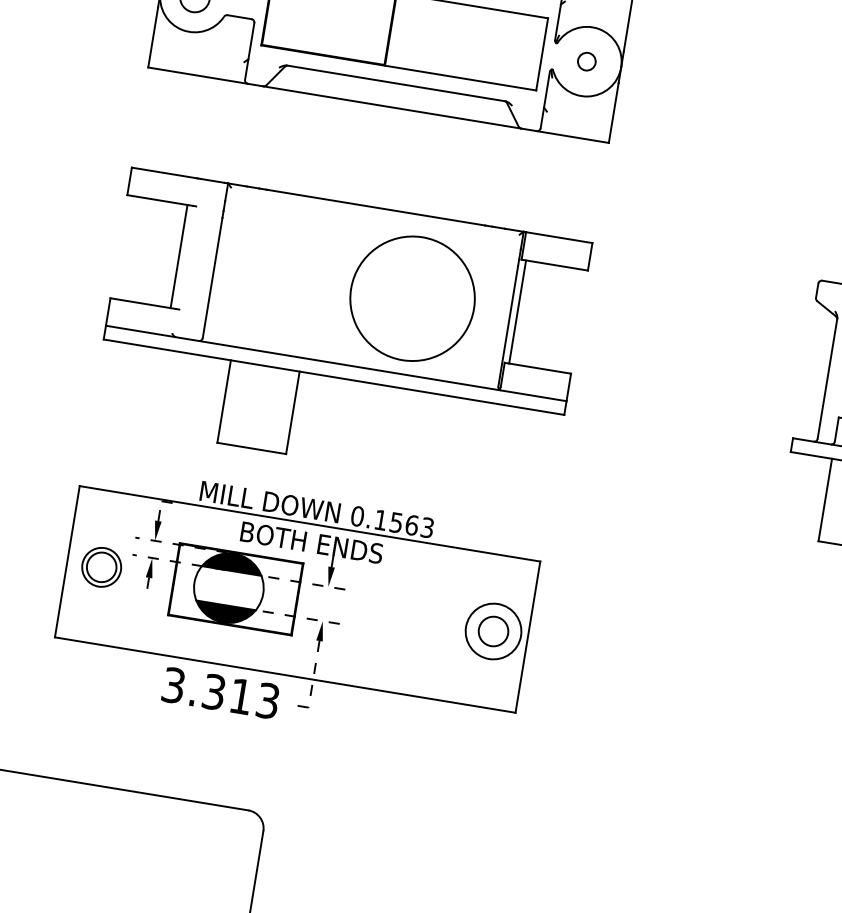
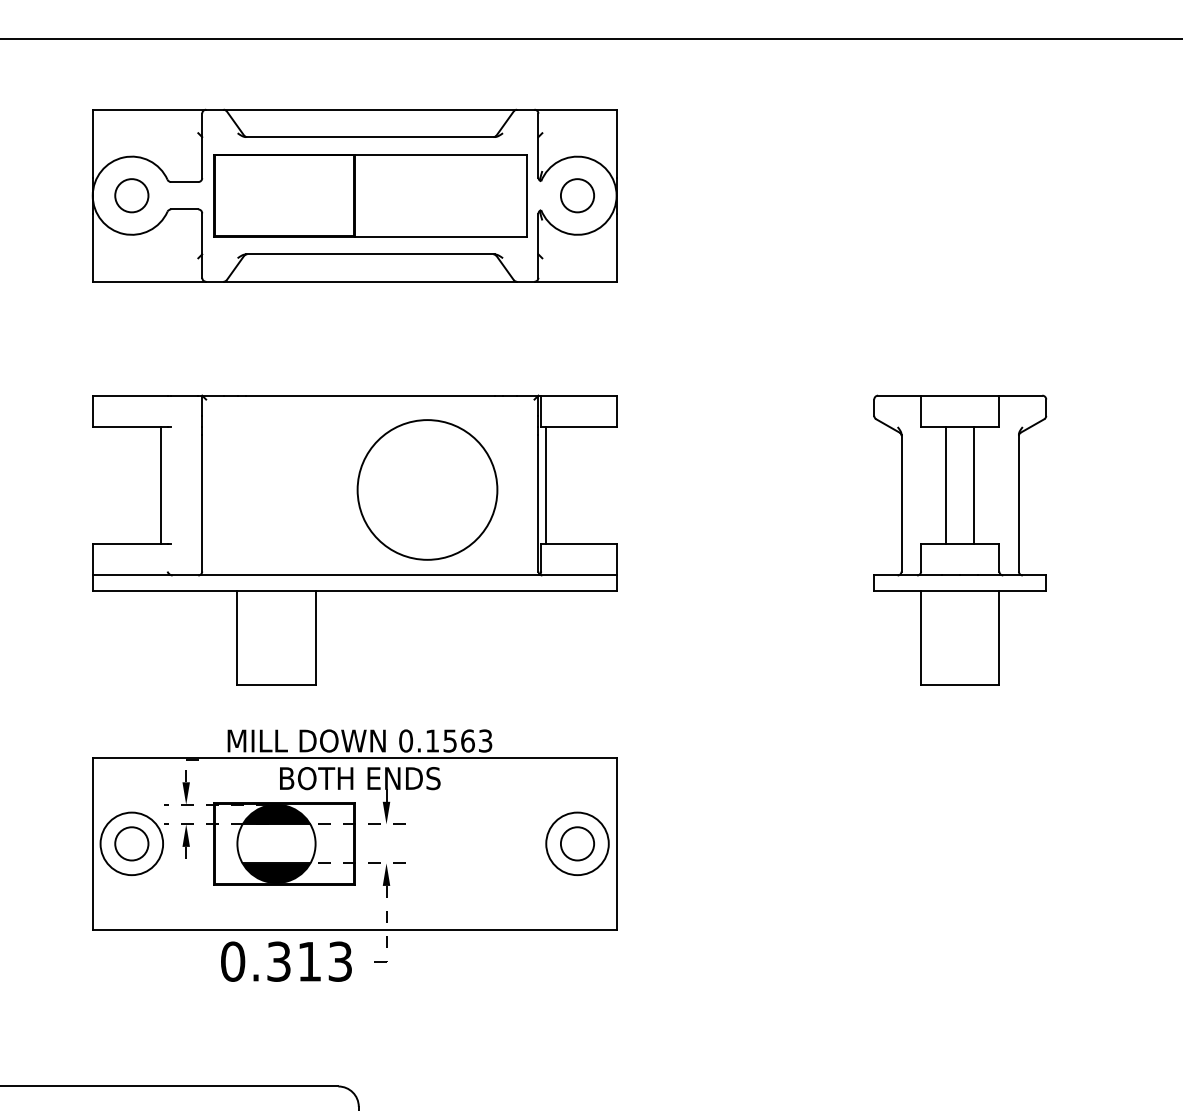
circle: (586, 61) -> (577, 195), size x1.67
circle: (101, 566) -> (131, 843), size x1.43
text: (174, 685) -> (233, 961), 3.313 -> 0.313

